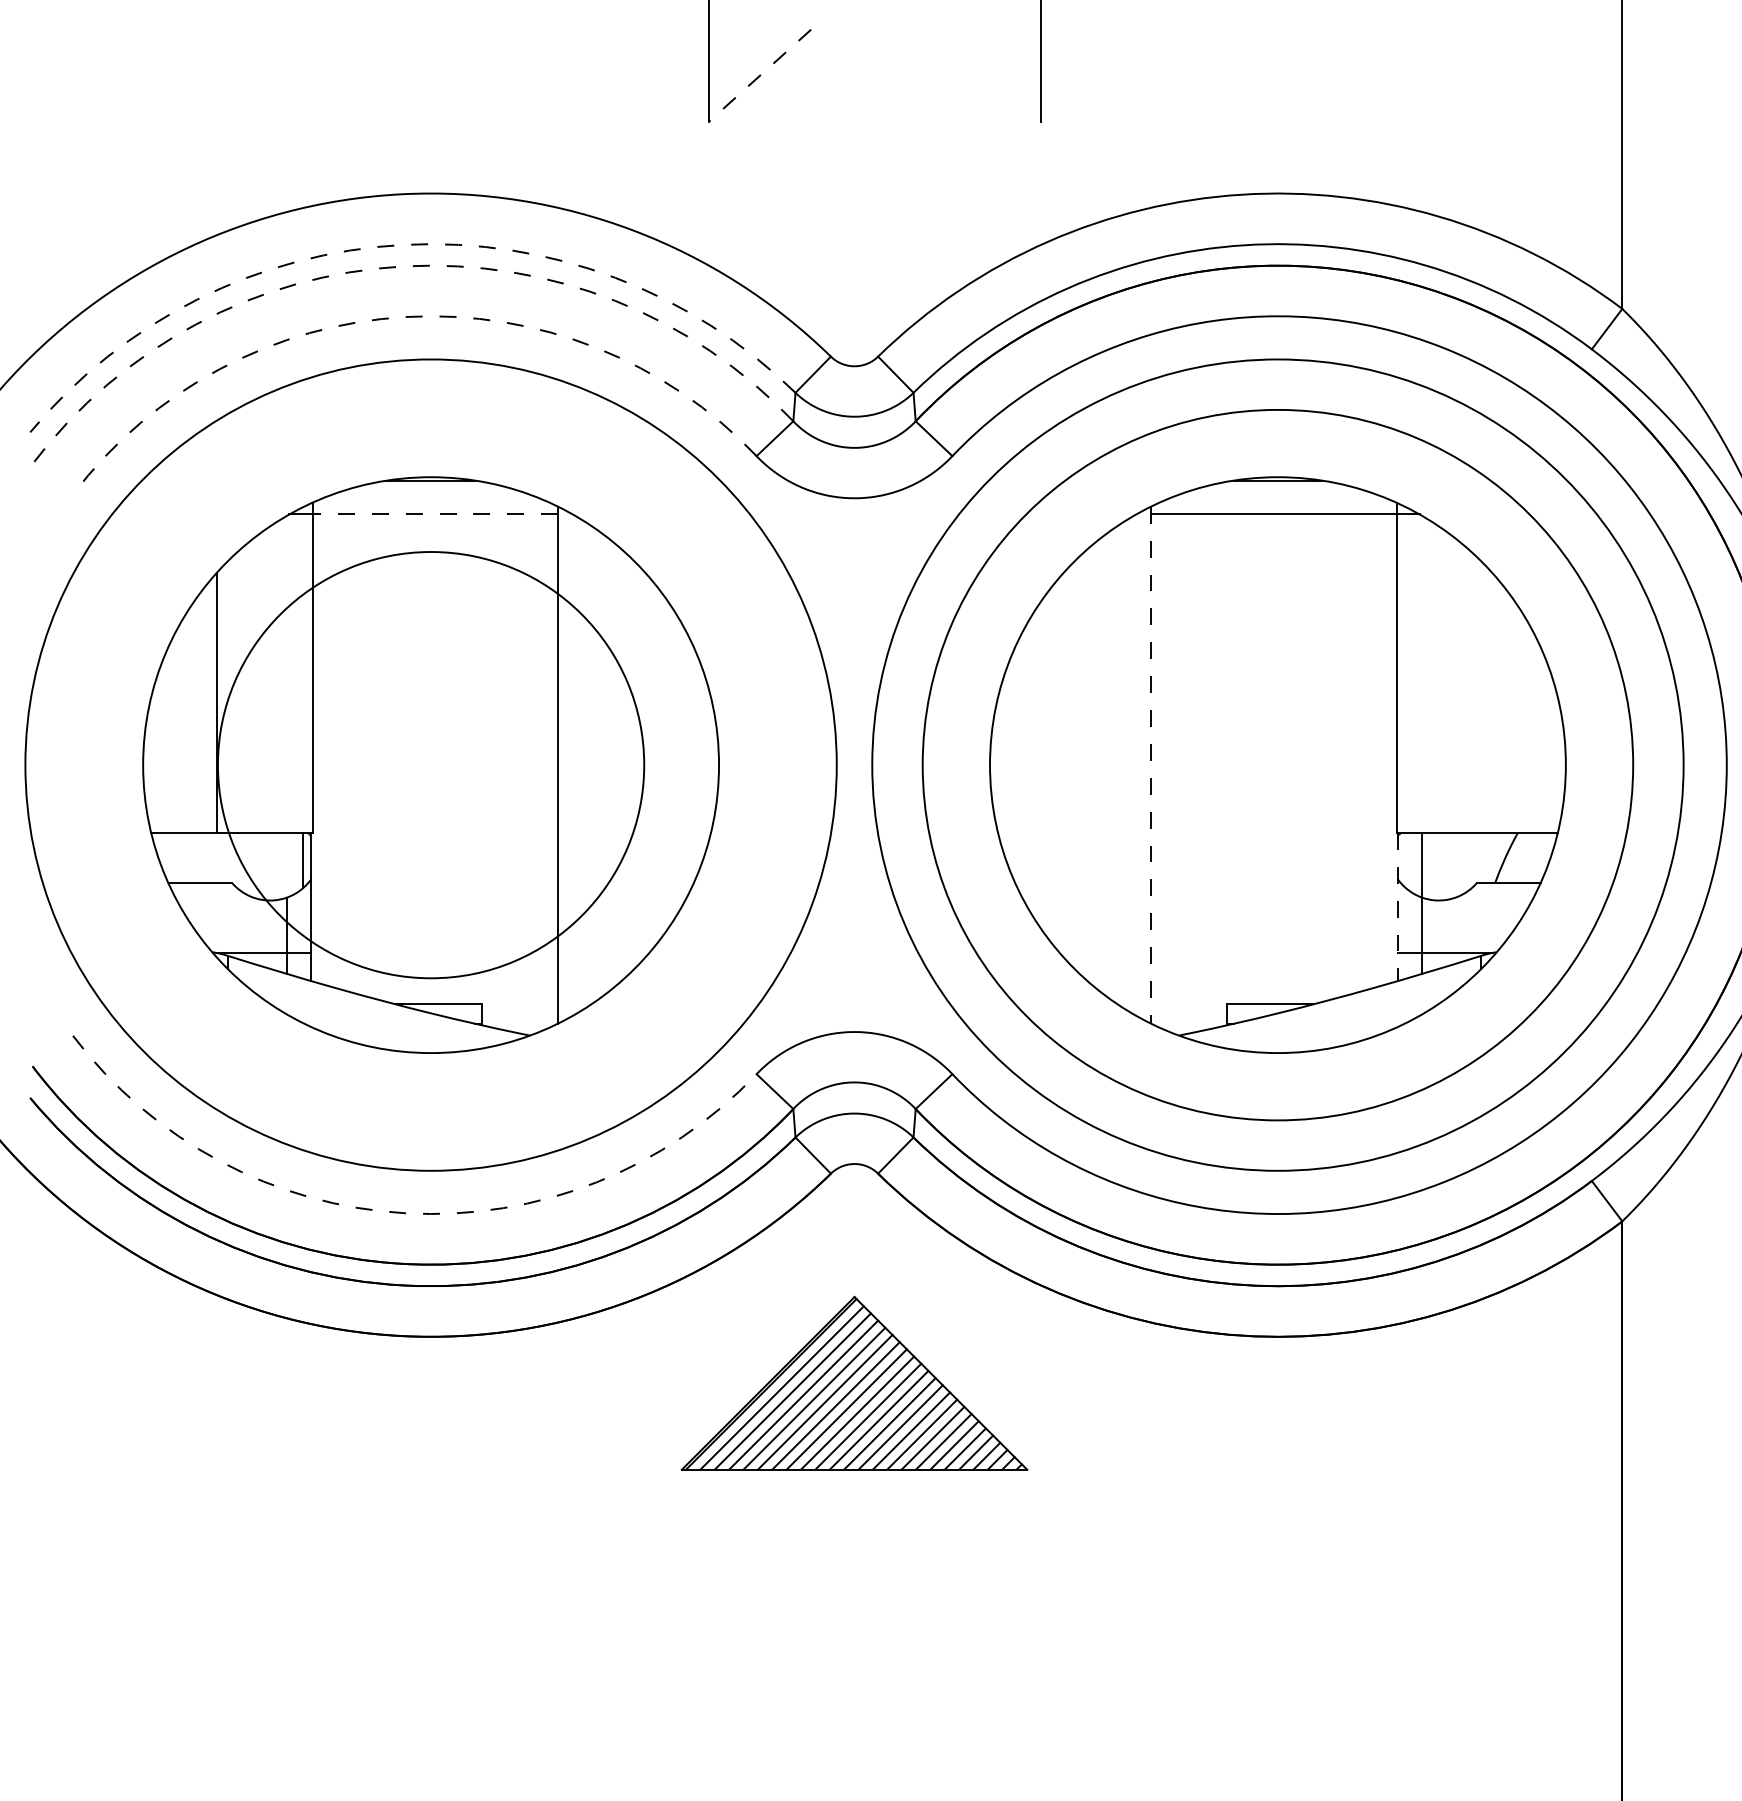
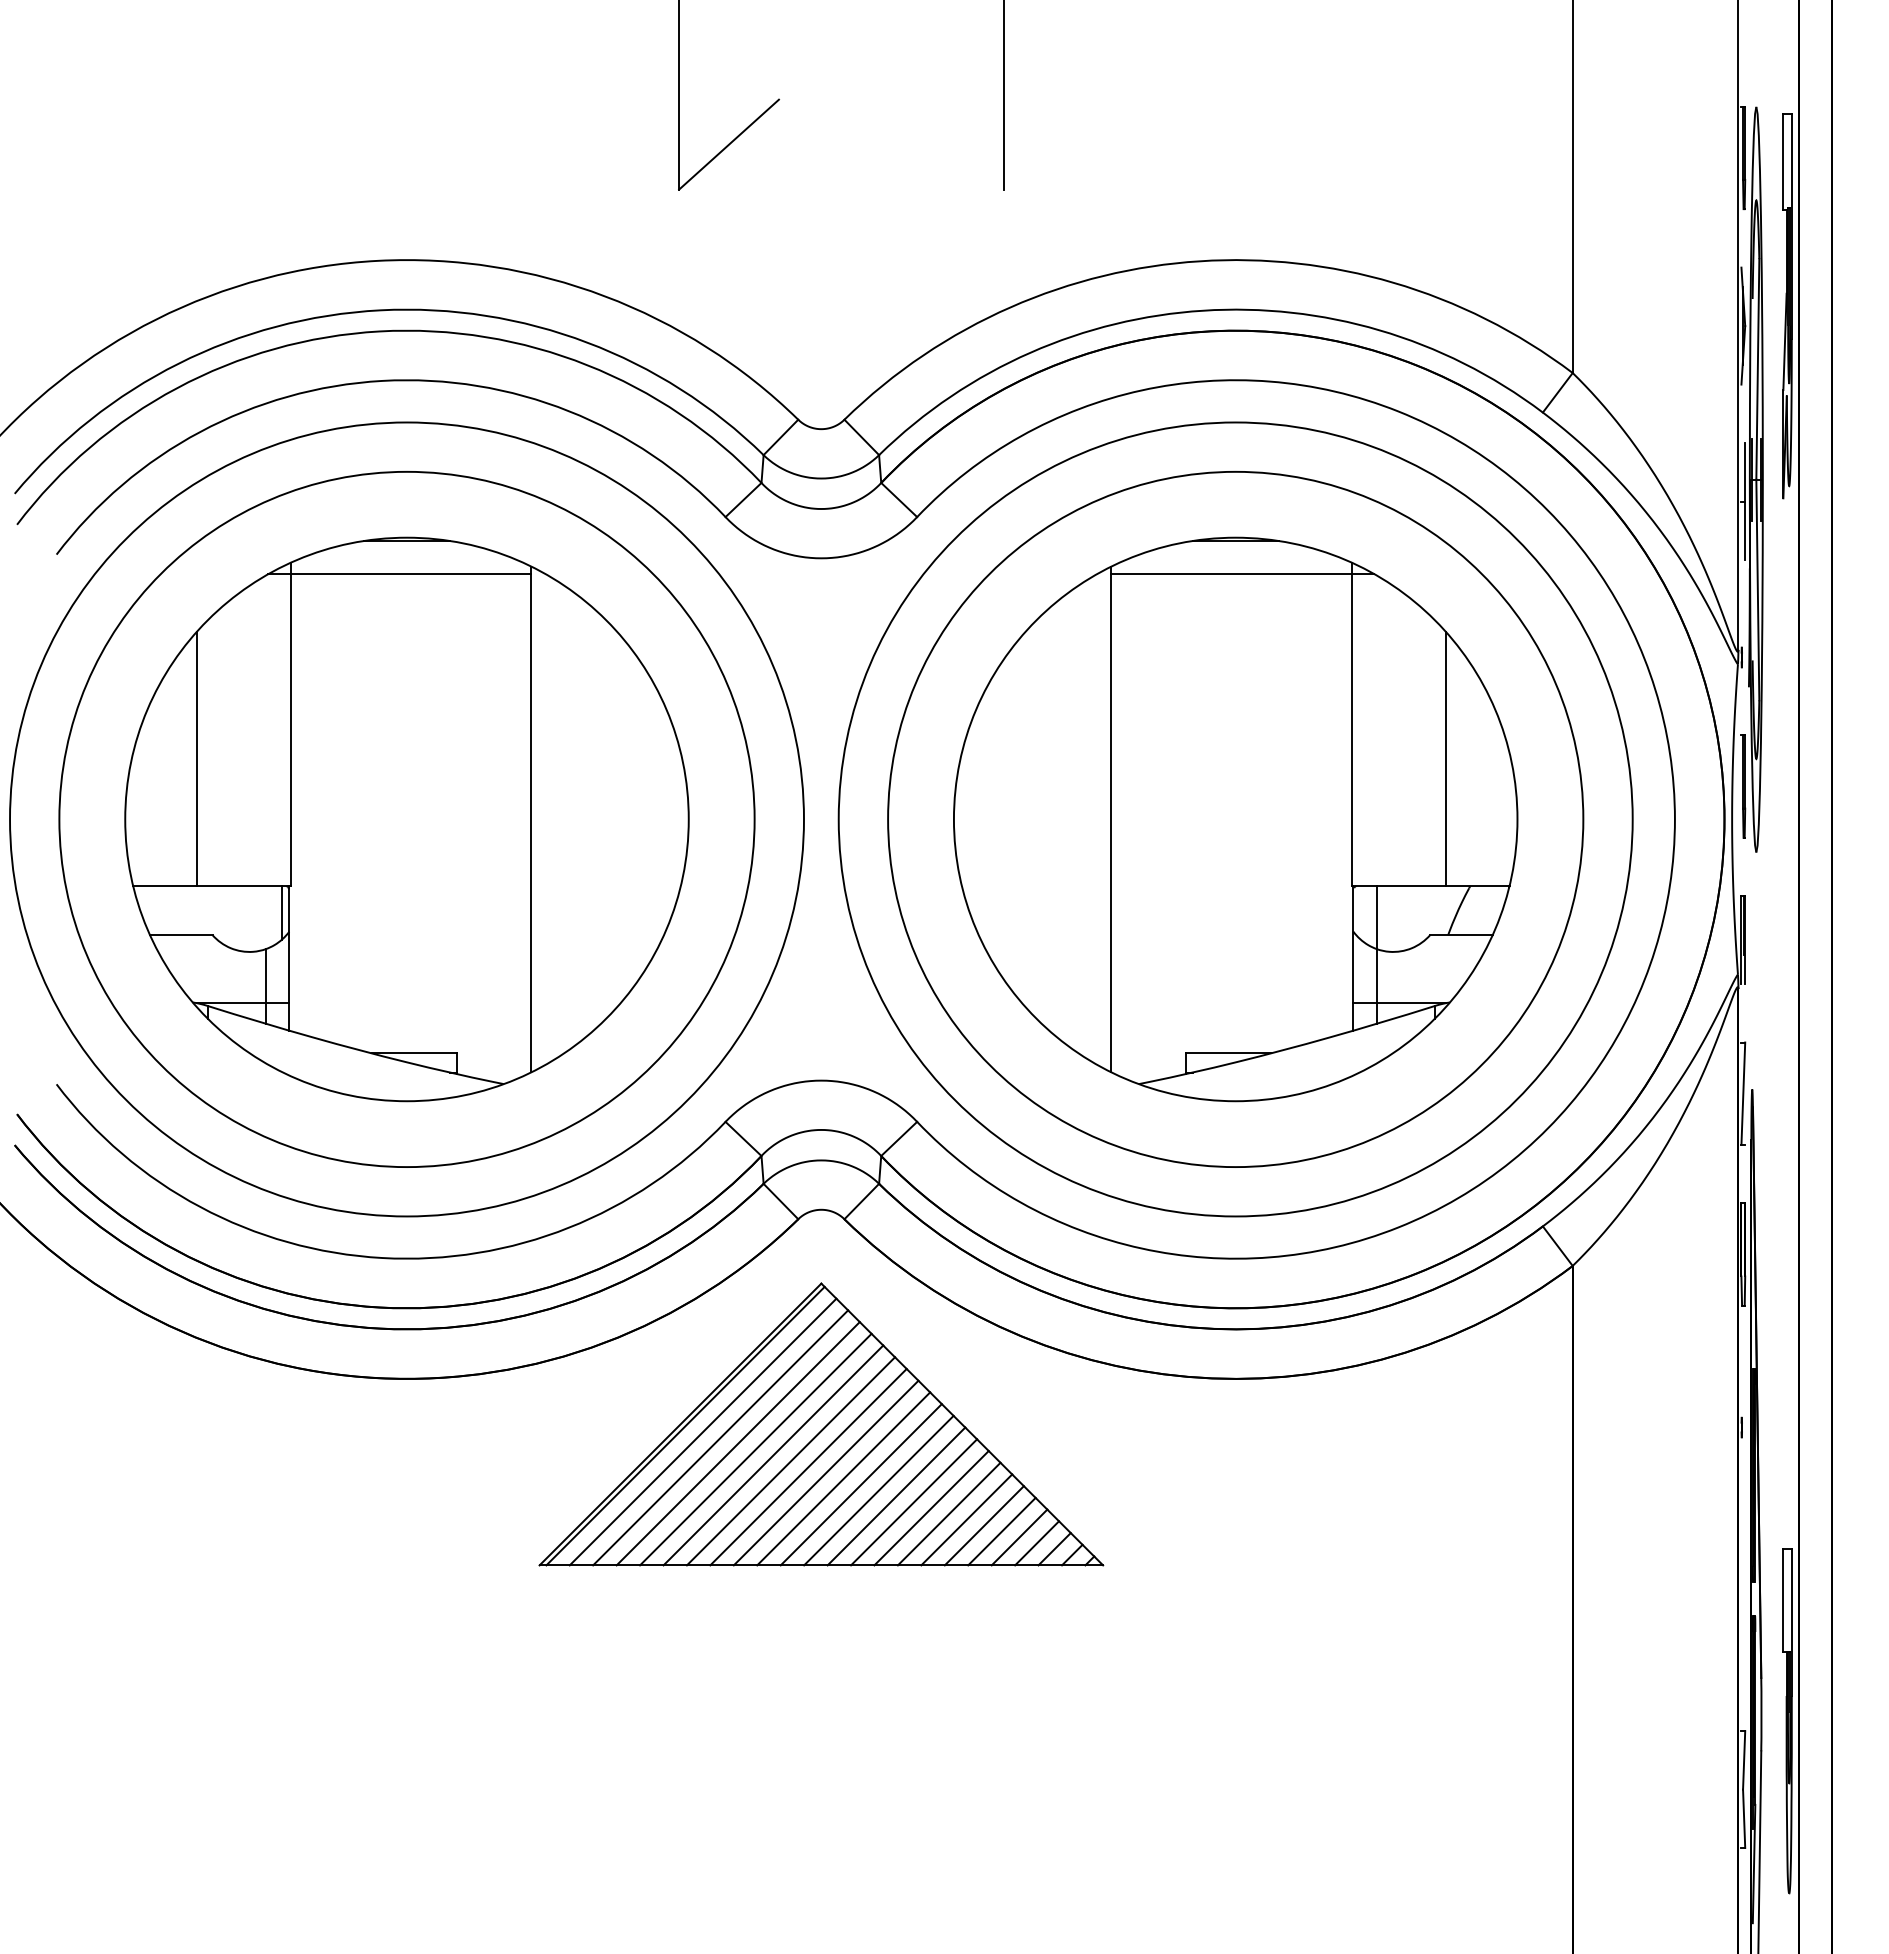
line: (759, 76) -> (728, 145), dashed -> solid
arc: (404, 245) -> (380, 310), dashed -> solid
arc: (402, 266) -> (379, 331), dashed -> solid
arc: (406, 316) -> (382, 380), dashed -> solid
line: (434, 514) -> (410, 574), dashed -> solid
line: (1492, 702) -> (1445, 758), added
circle: (430, 765) -> (406, 819), size x1.67
line: (1151, 765) -> (1111, 819), dashed -> solid
line: (1398, 907) -> (1353, 958), dashed -> solid
arc: (406, 1213) -> (382, 1258), dashed -> solid
part: (854, 1383) -> (821, 1424), size x1.67

